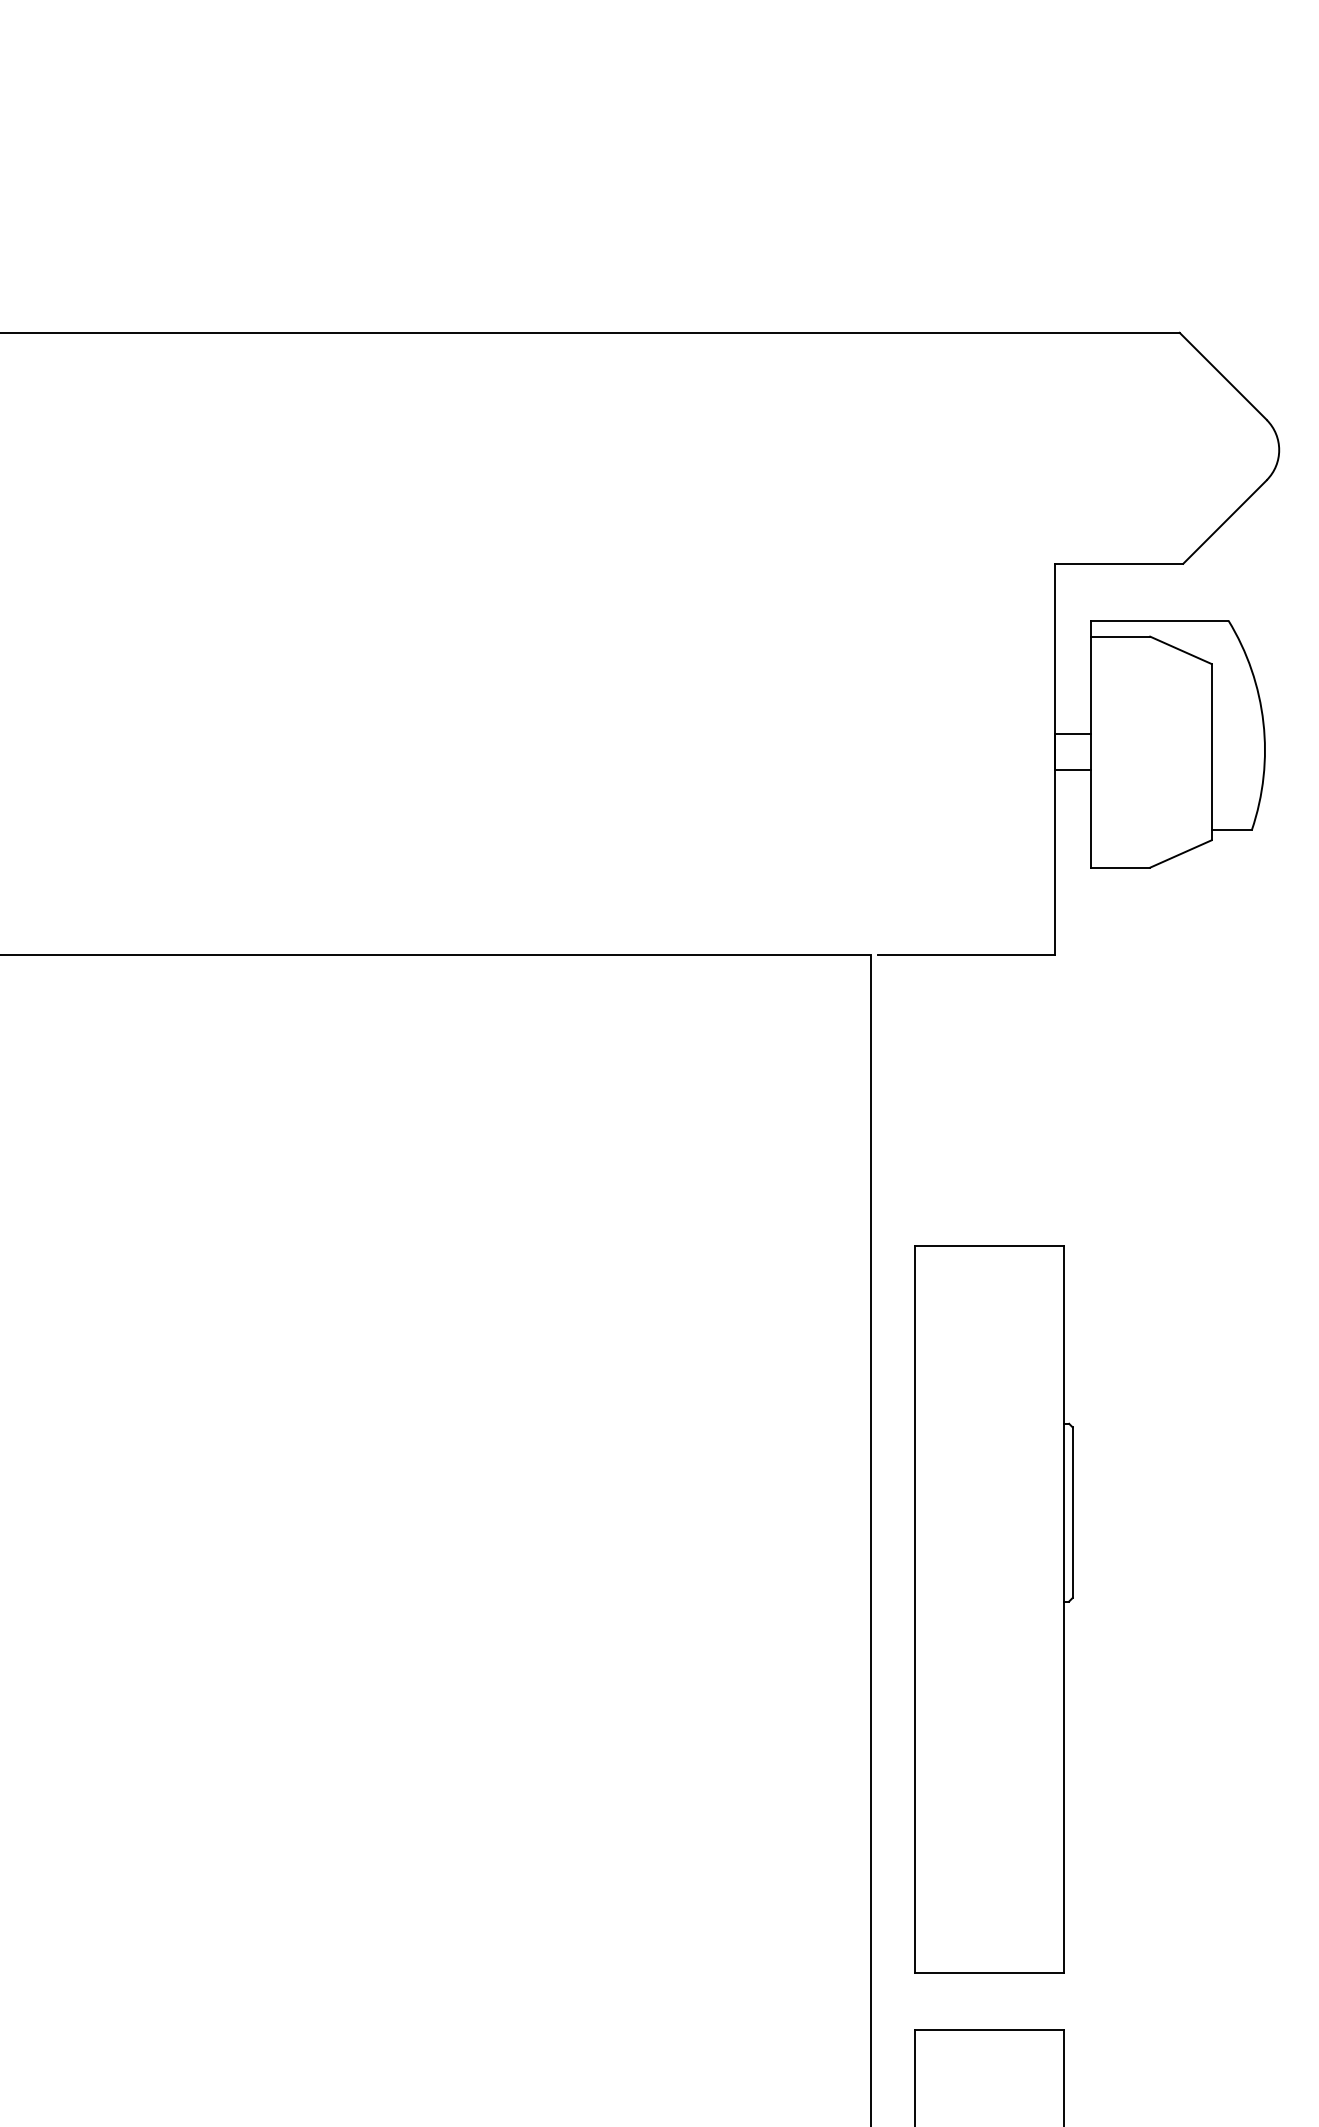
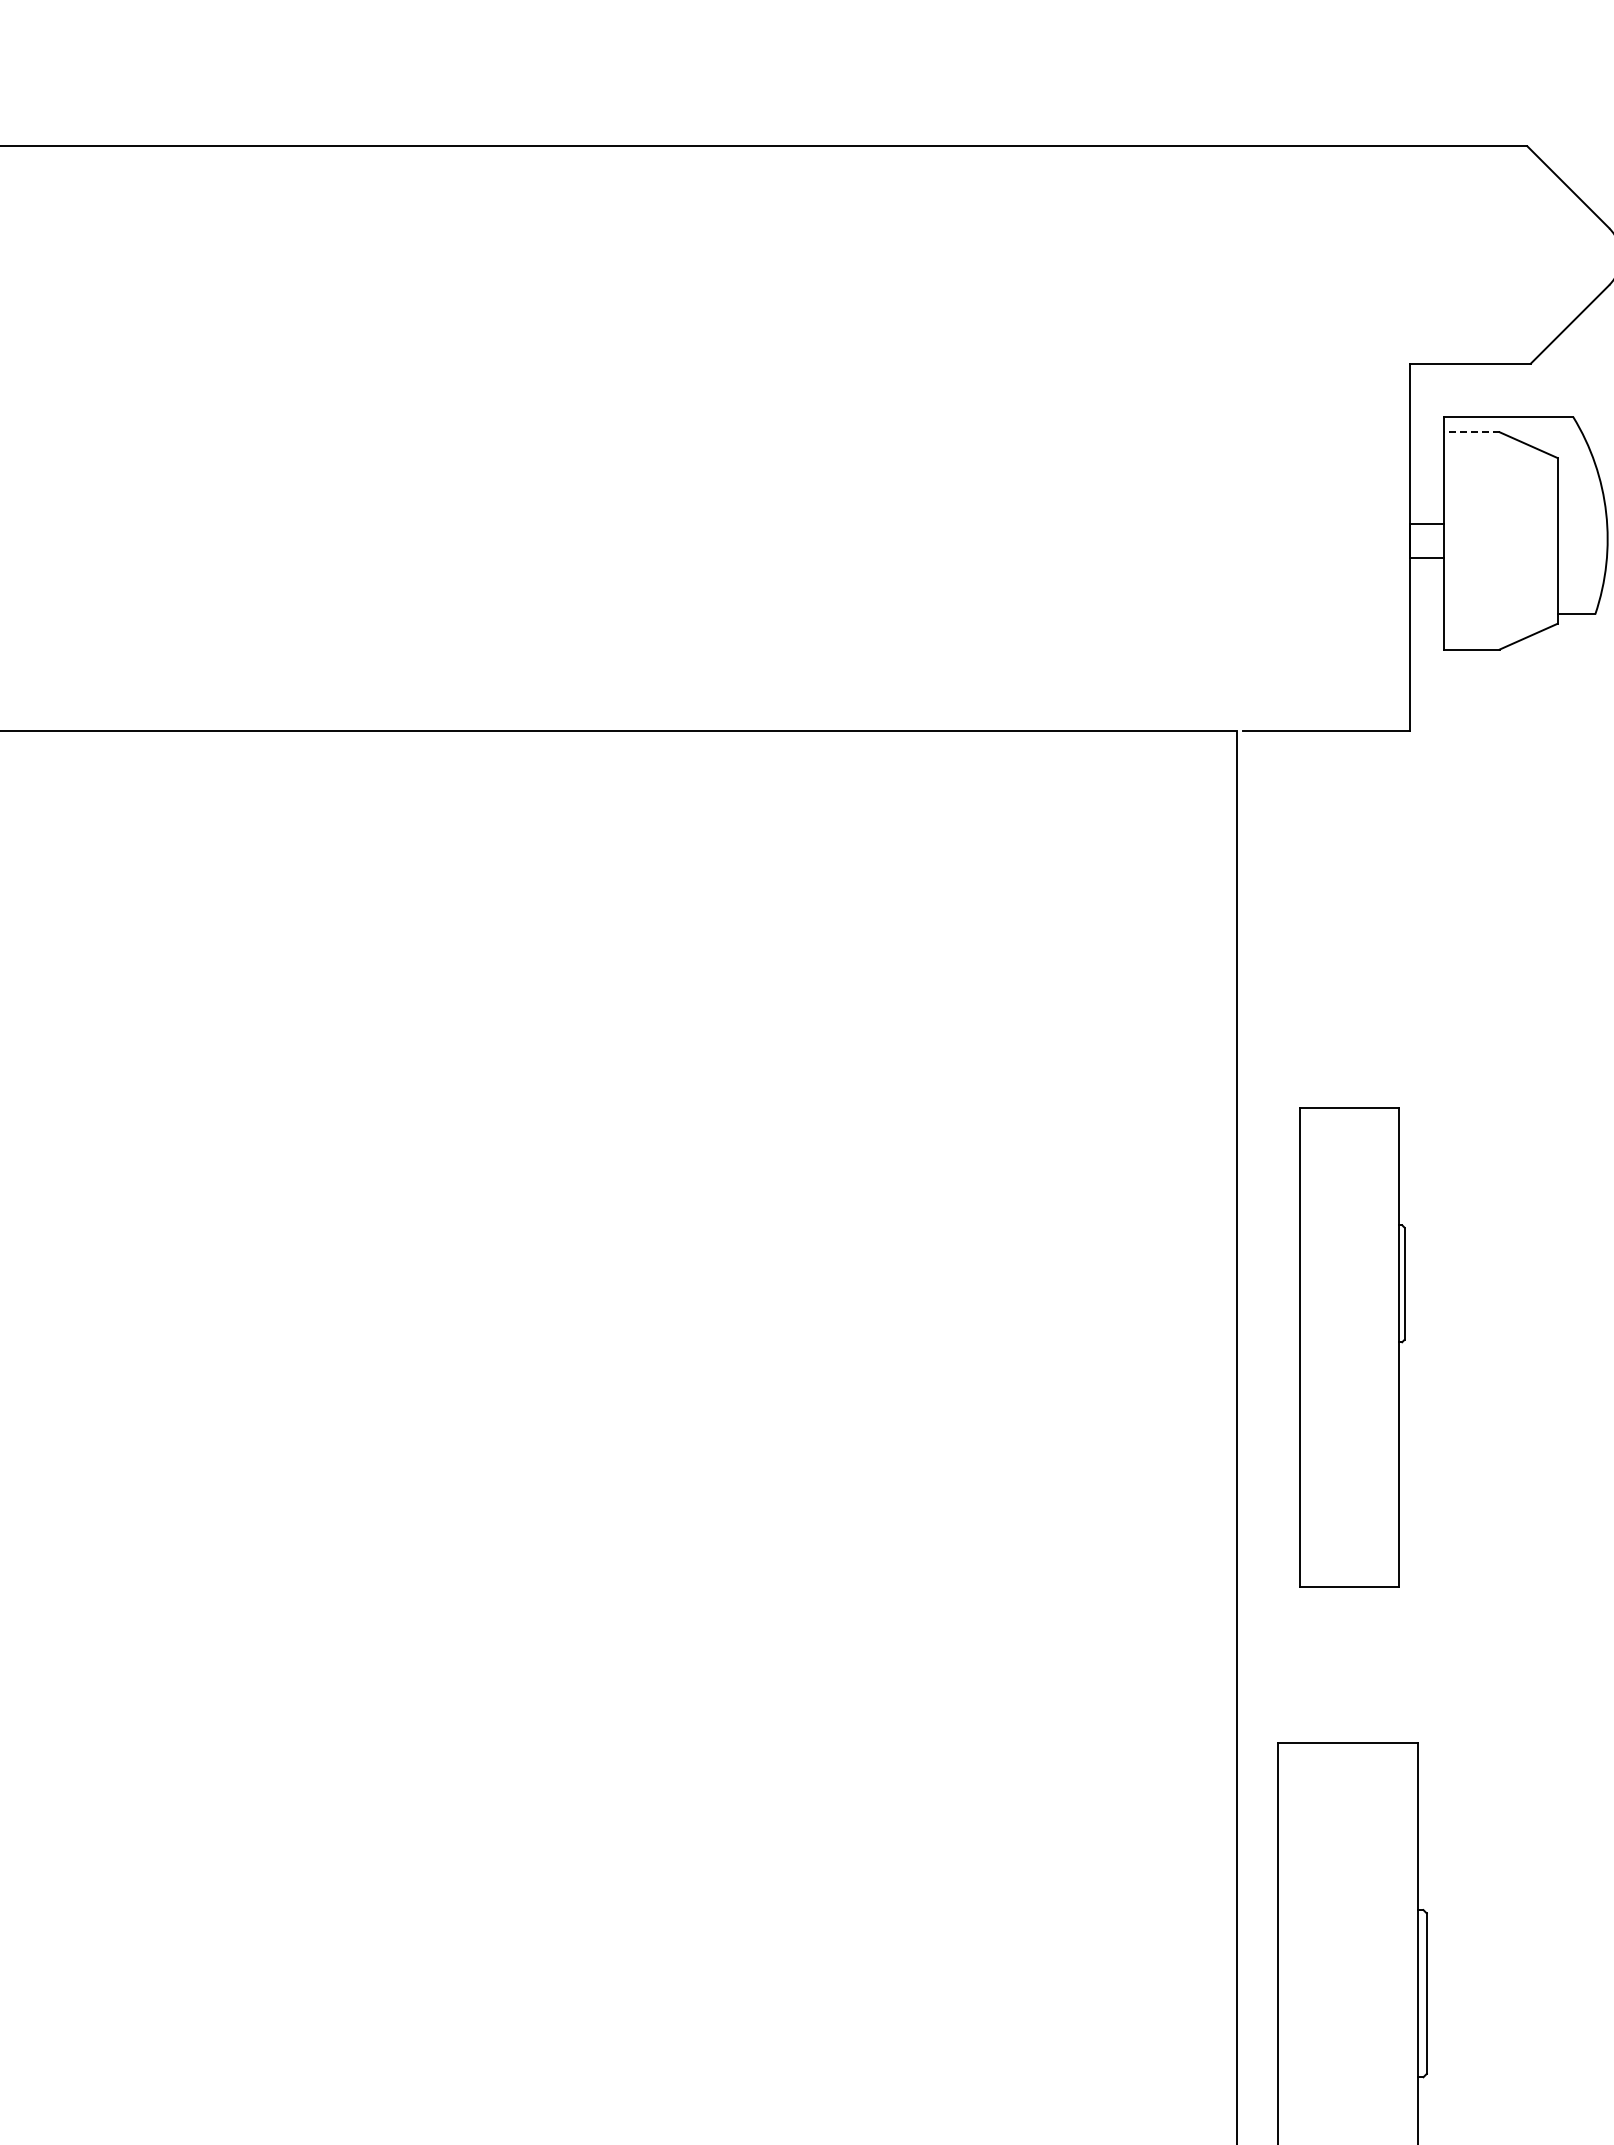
line: (1120, 636) -> (1471, 432), solid -> dashed
part: (993, 1609) -> (1352, 1347), size x0.7

